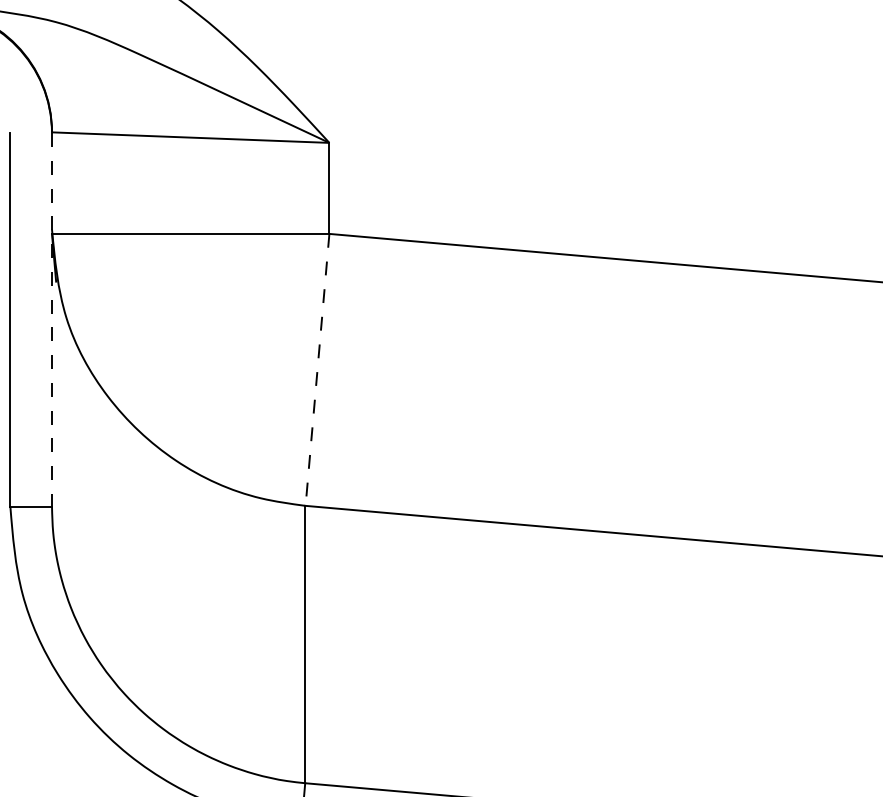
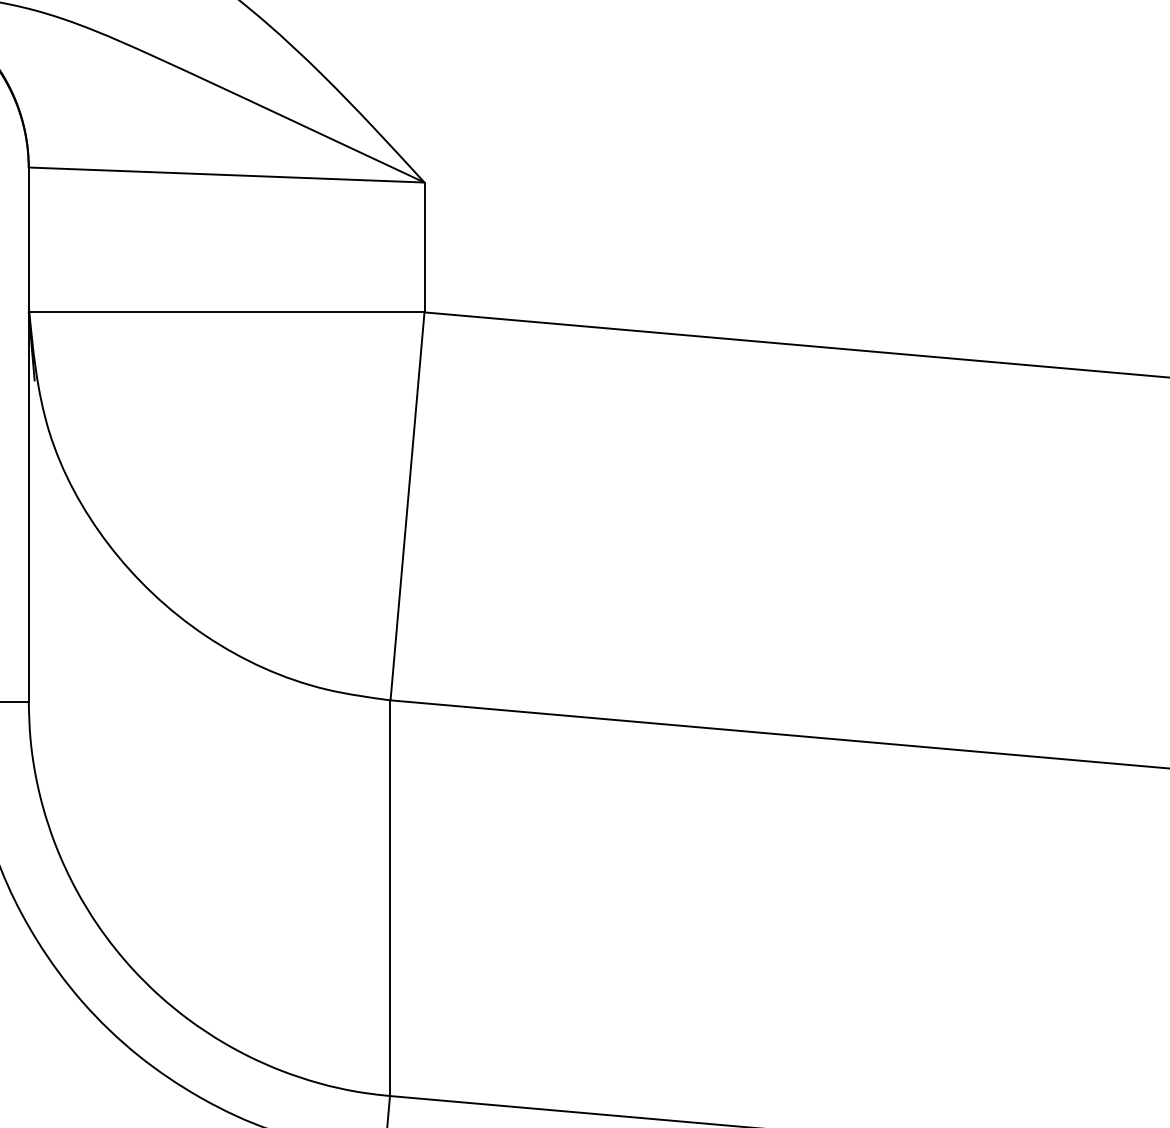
line: (52, 320) -> (29, 435), dashed -> solid
line: (317, 370) -> (407, 507), dashed -> solid

